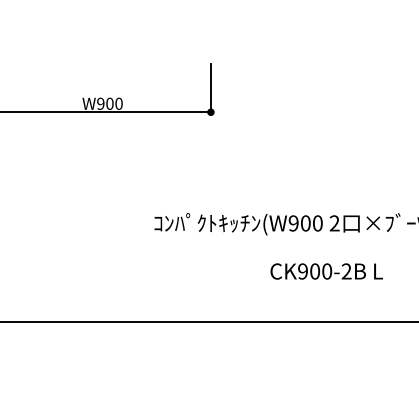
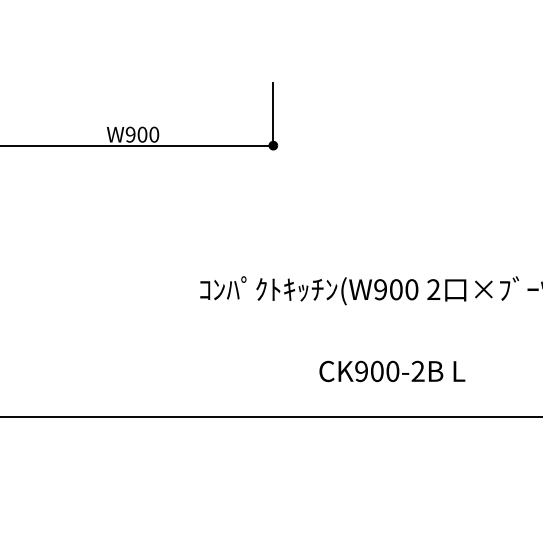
text: (326, 271) -> (392, 371), moved

